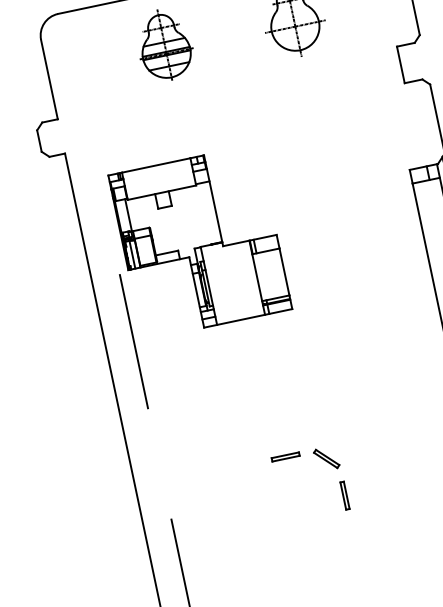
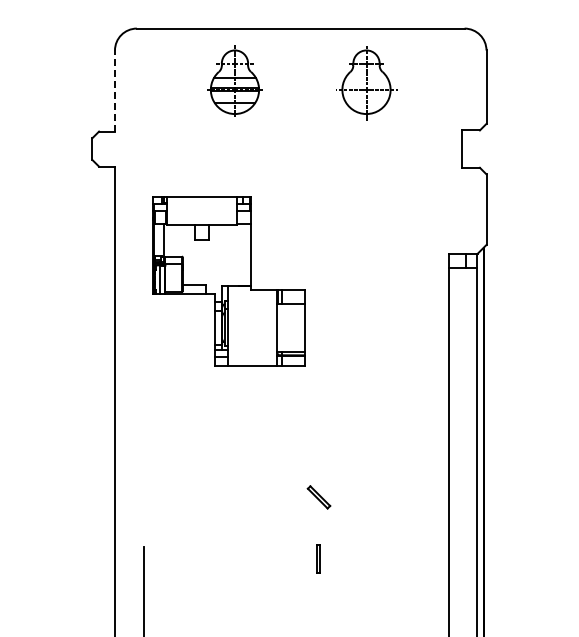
line: (49, 80) -> (114, 91), solid -> dashed
line: (133, 341) -> (143, 364), removed
part: (284, 456) -> (267, 508), removed
part: (326, 459) -> (318, 497), moved

